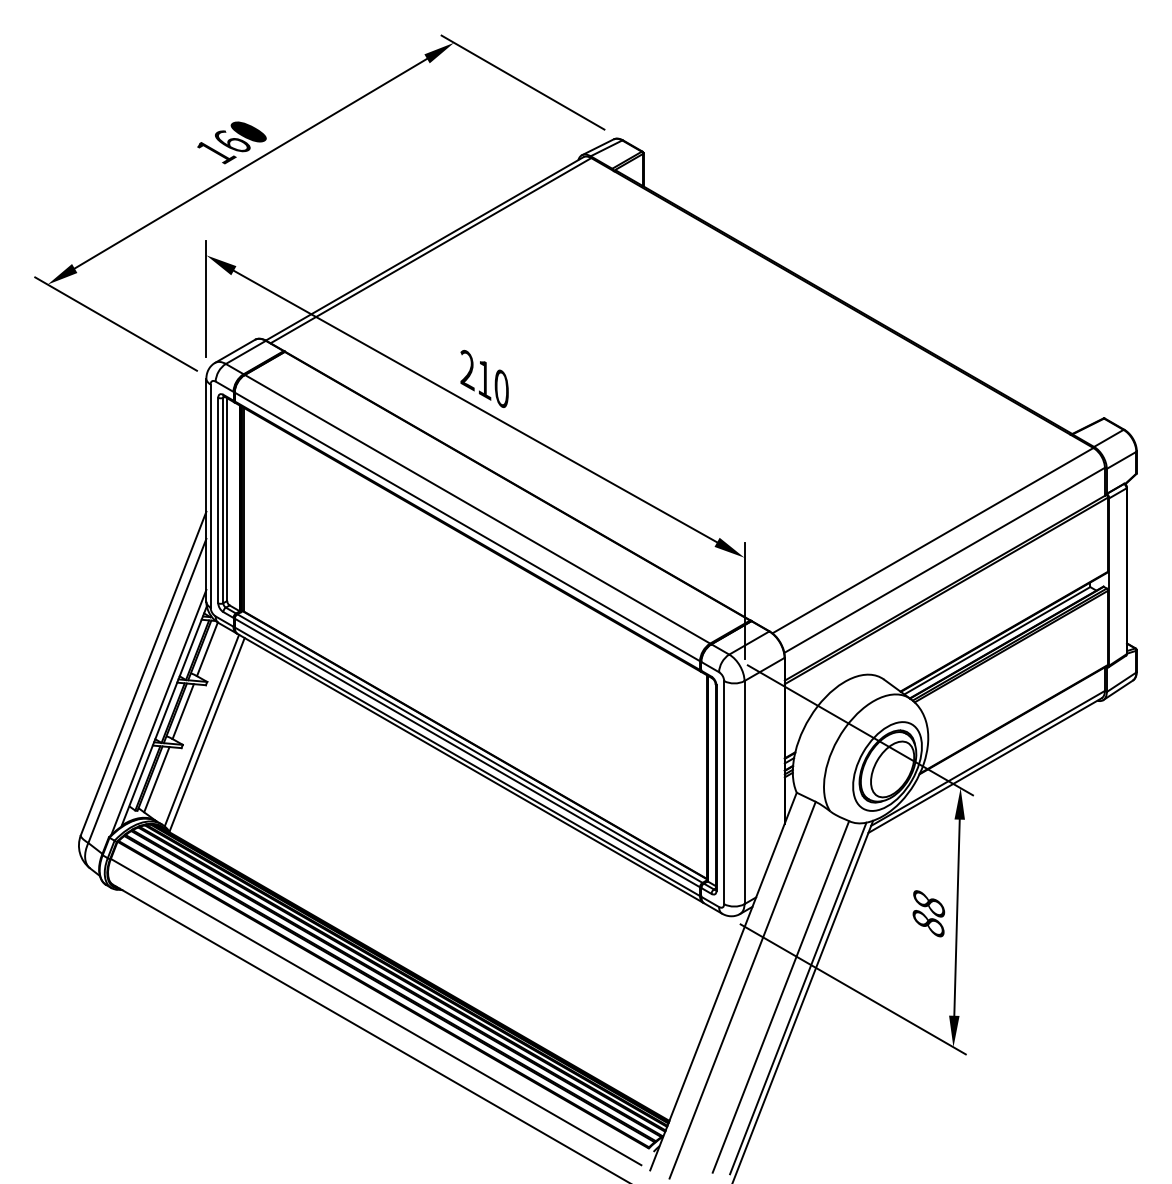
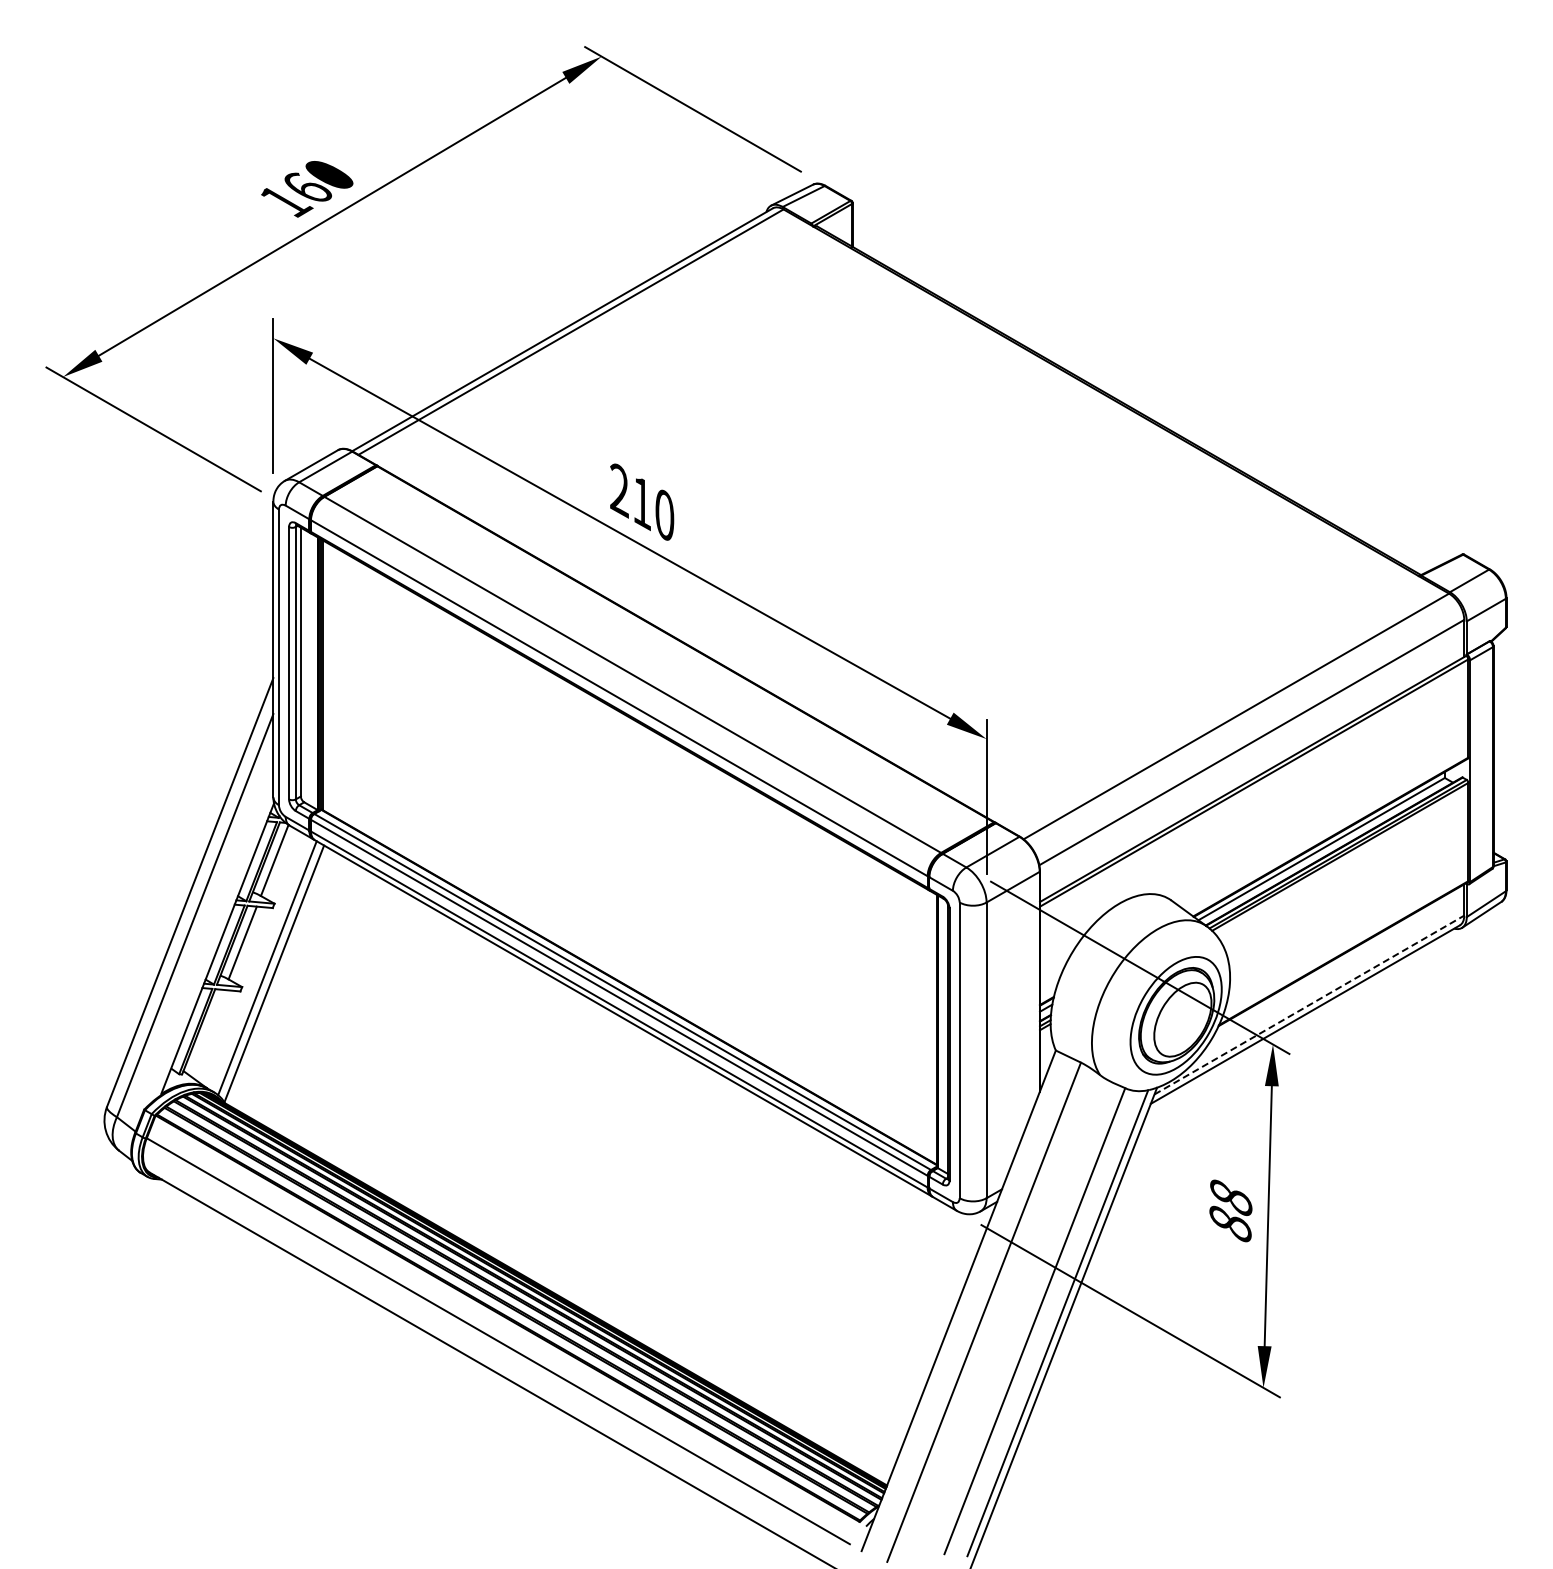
line: (158, 711) -> (210, 943), removed
line: (988, 758) -> (1309, 1005), solid -> dashed
line: (156, 779) -> (207, 1033), removed

